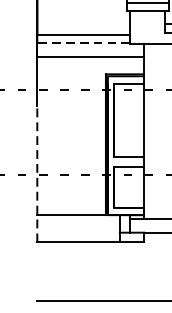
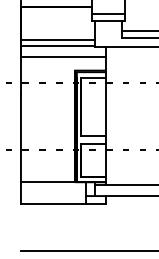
line: (83, 42) -> (57, 45), dashed -> solid
line: (36, 173) -> (20, 149), dashed -> solid

